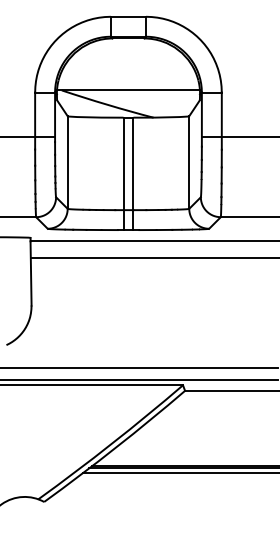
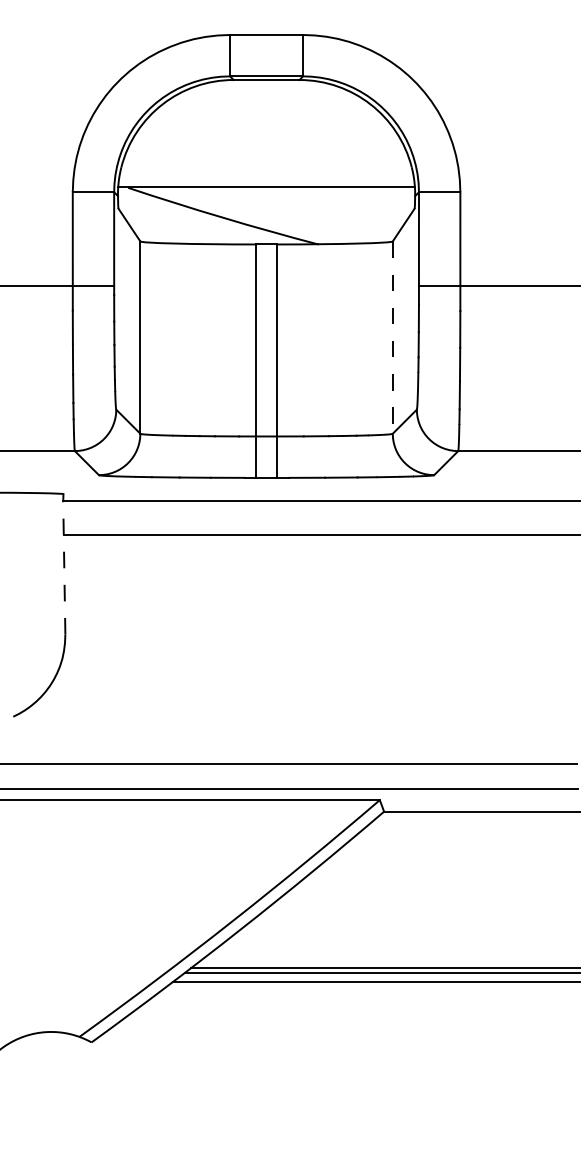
line: (189, 163) -> (393, 339), solid -> dashed
line: (31, 272) -> (65, 565), solid -> dashed

